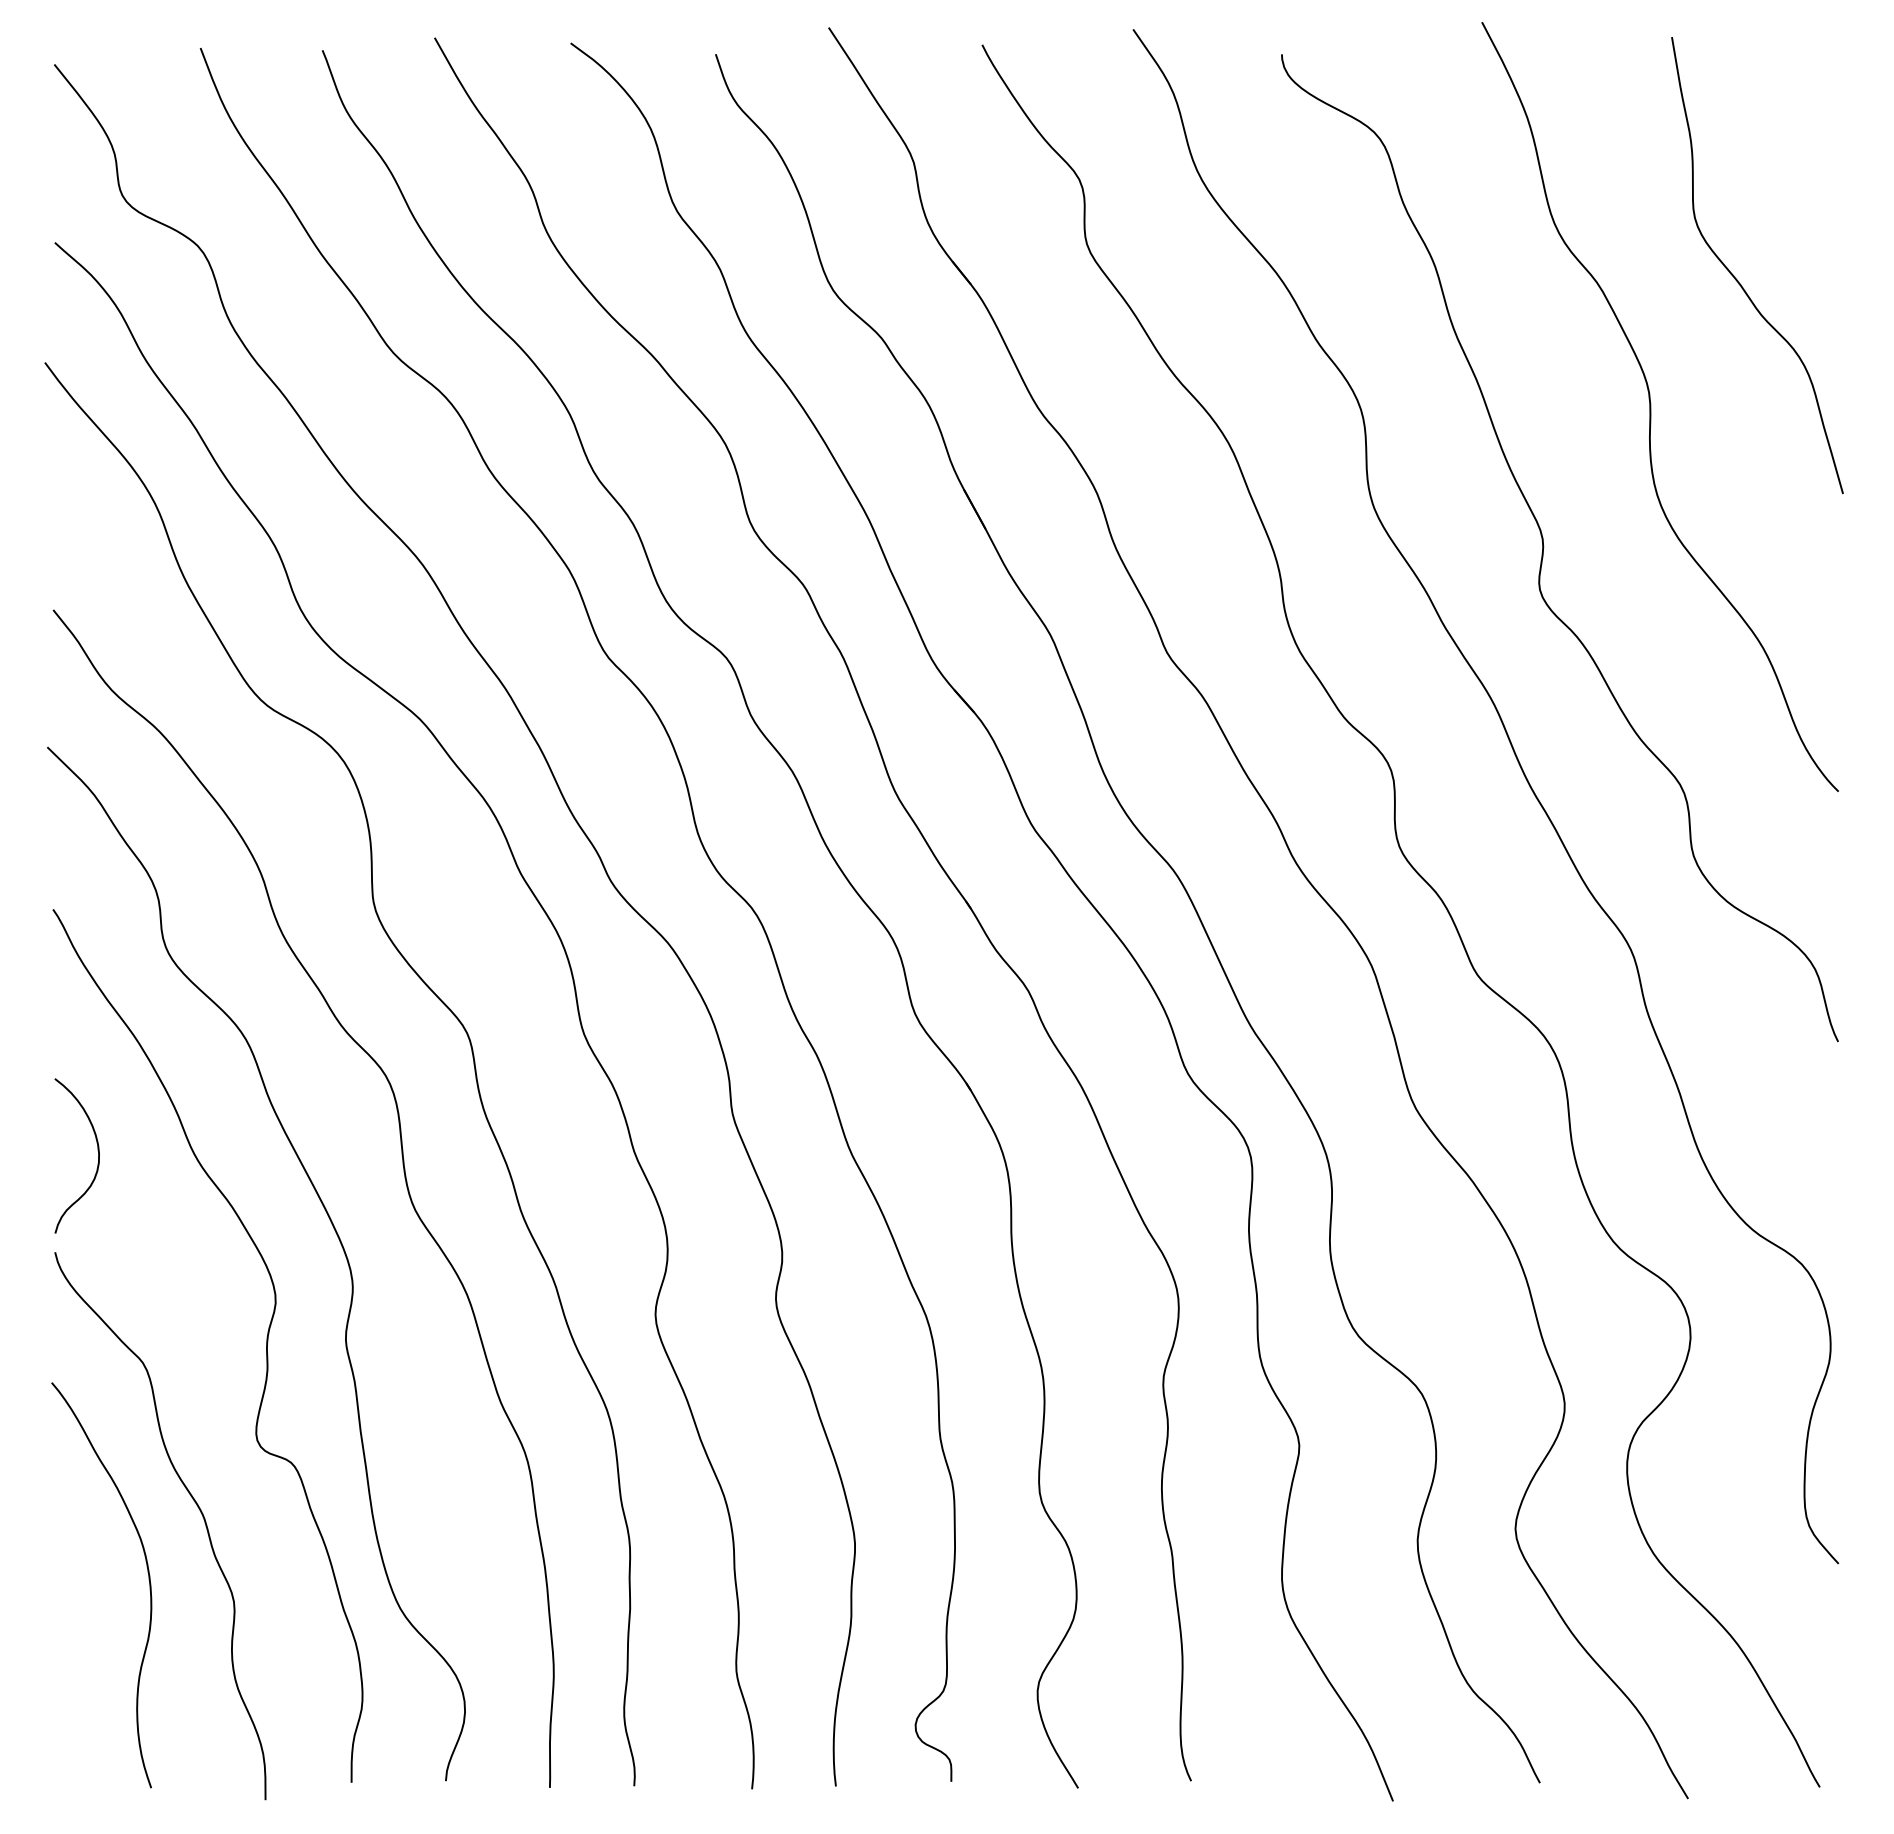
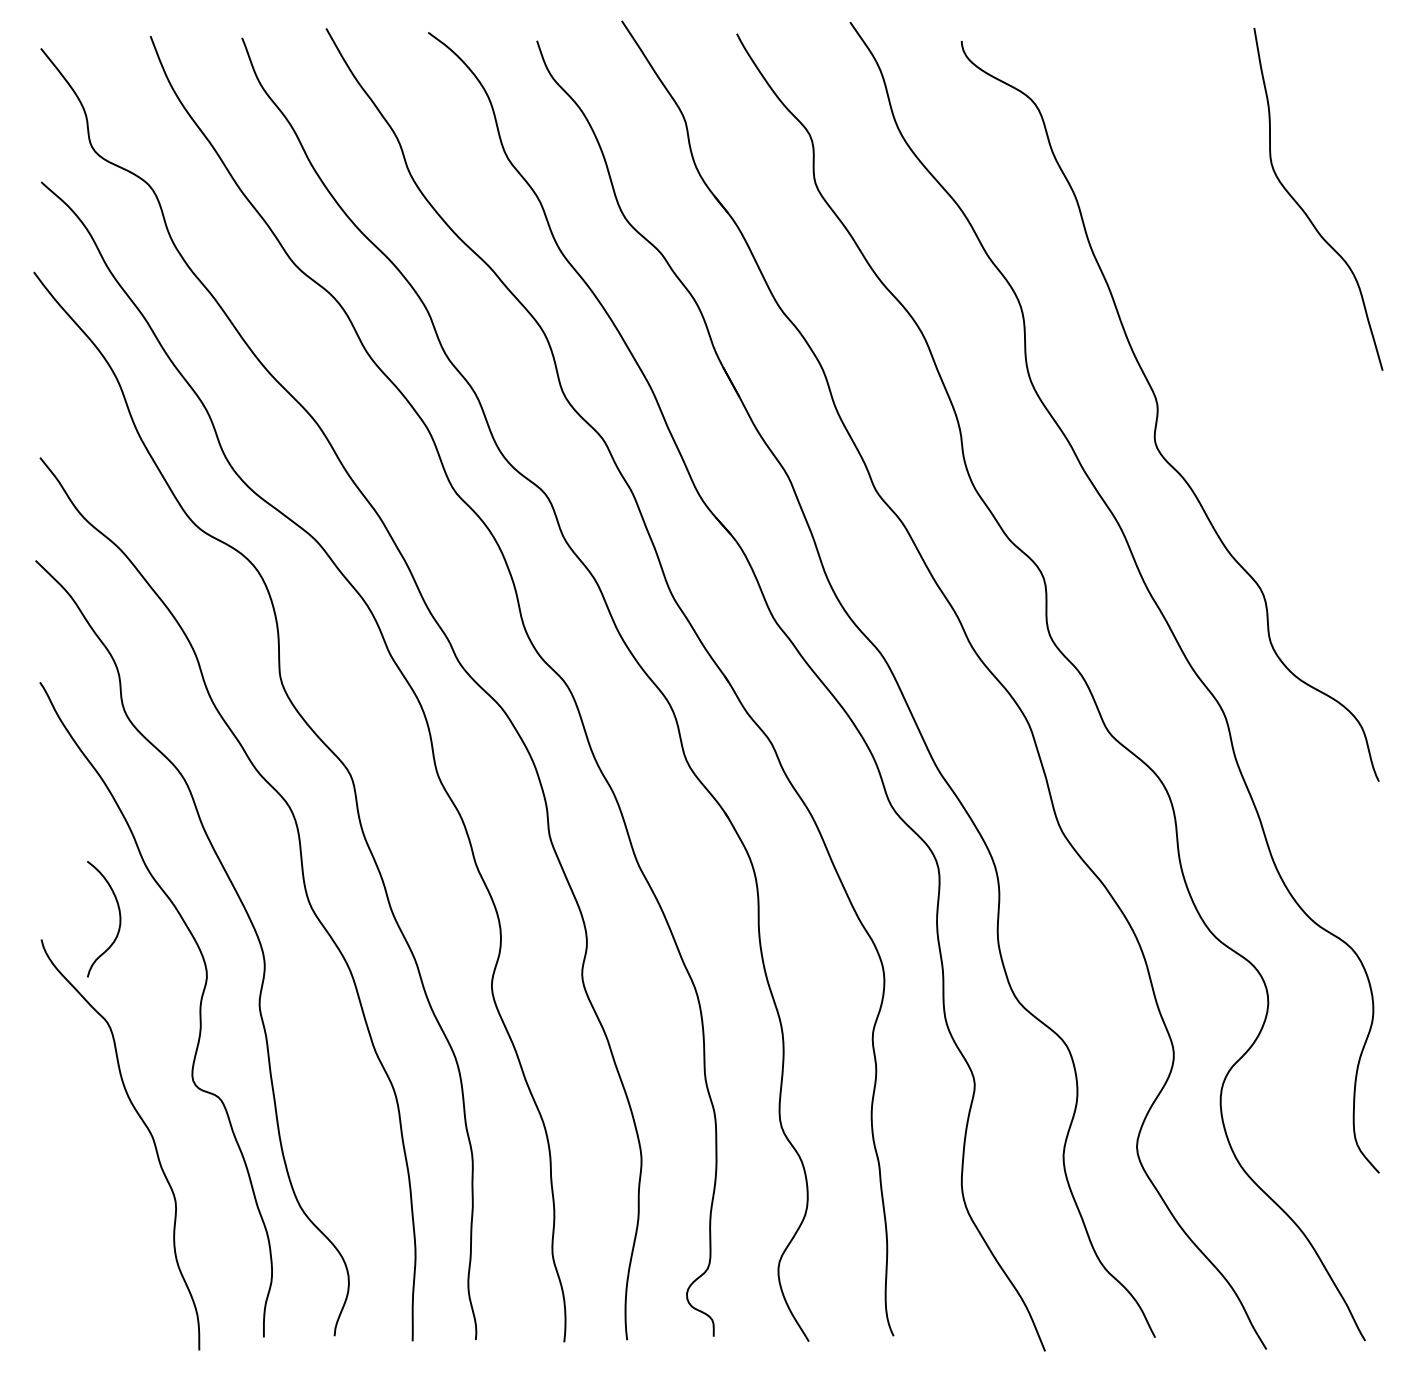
curve: (1650, 407) -> (1238, 305), removed
curve: (97, 1156) -> (119, 919), moved
curve: (148, 1584) -> (111, 1188), removed

